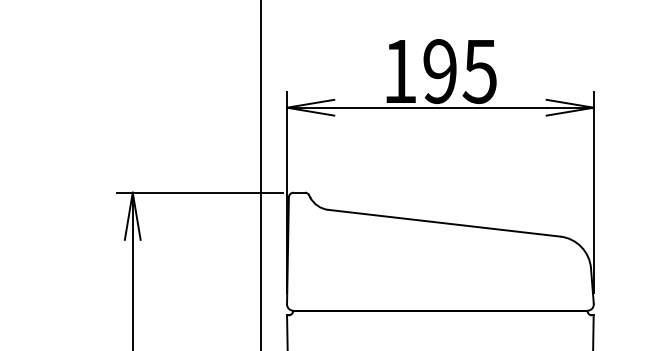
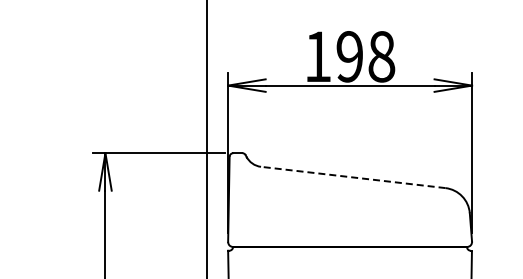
text: (479, 71) -> (381, 56), 195 -> 198
line: (444, 223) -> (353, 177), solid -> dashed

